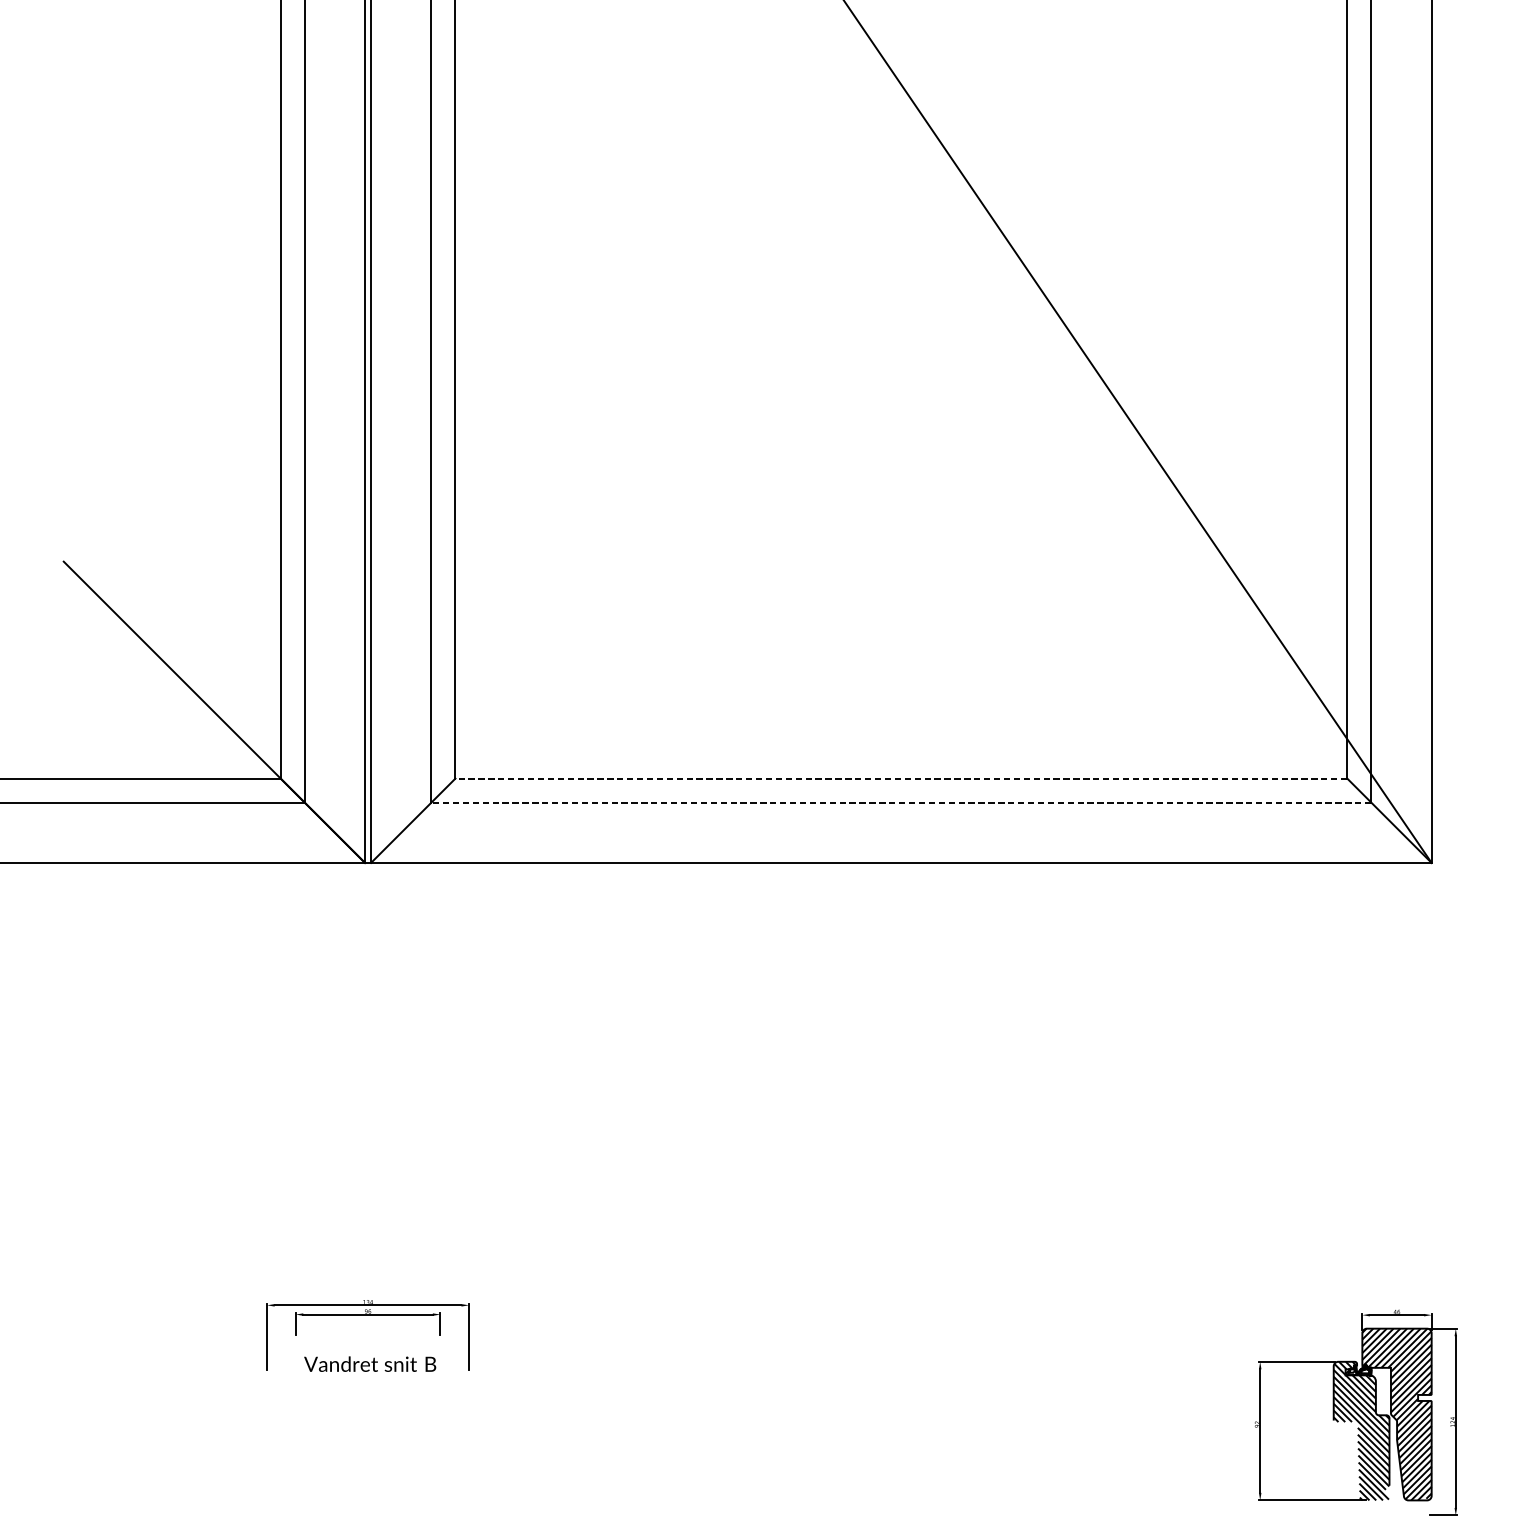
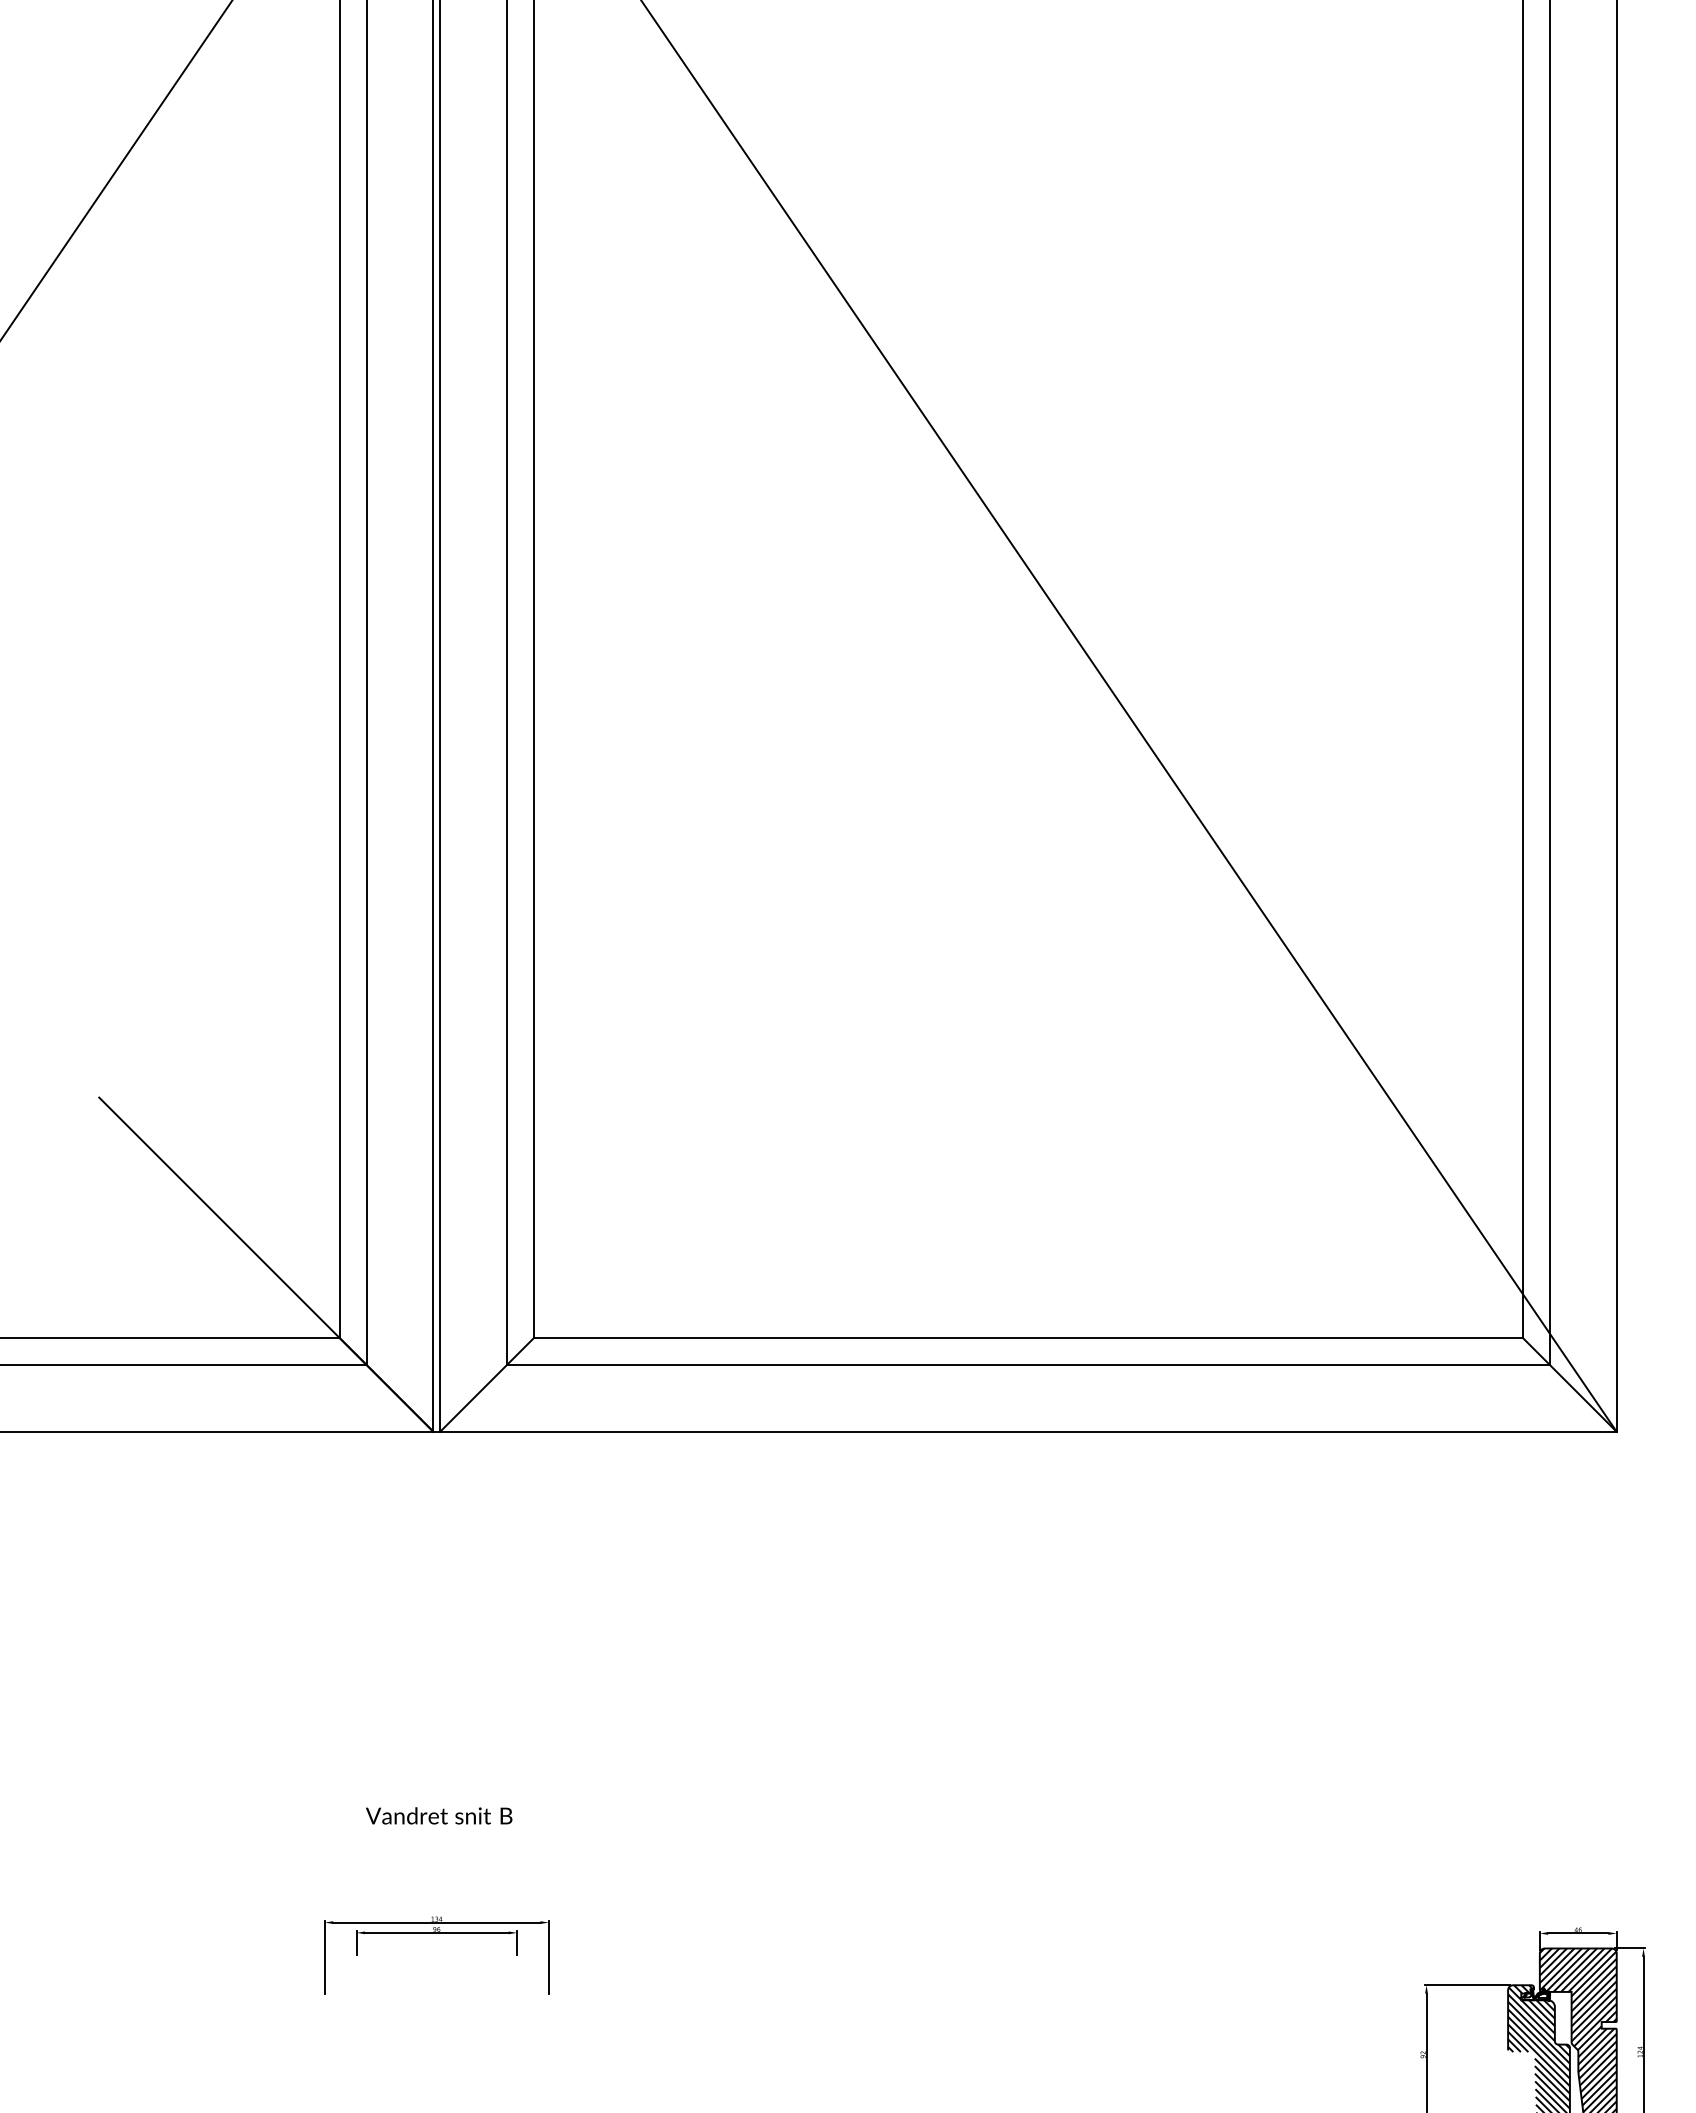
line: (901, 778) -> (1028, 1338), dashed -> solid
line: (900, 802) -> (1027, 1364), dashed -> solid
text: (370, 1363) -> (439, 1815), moved

